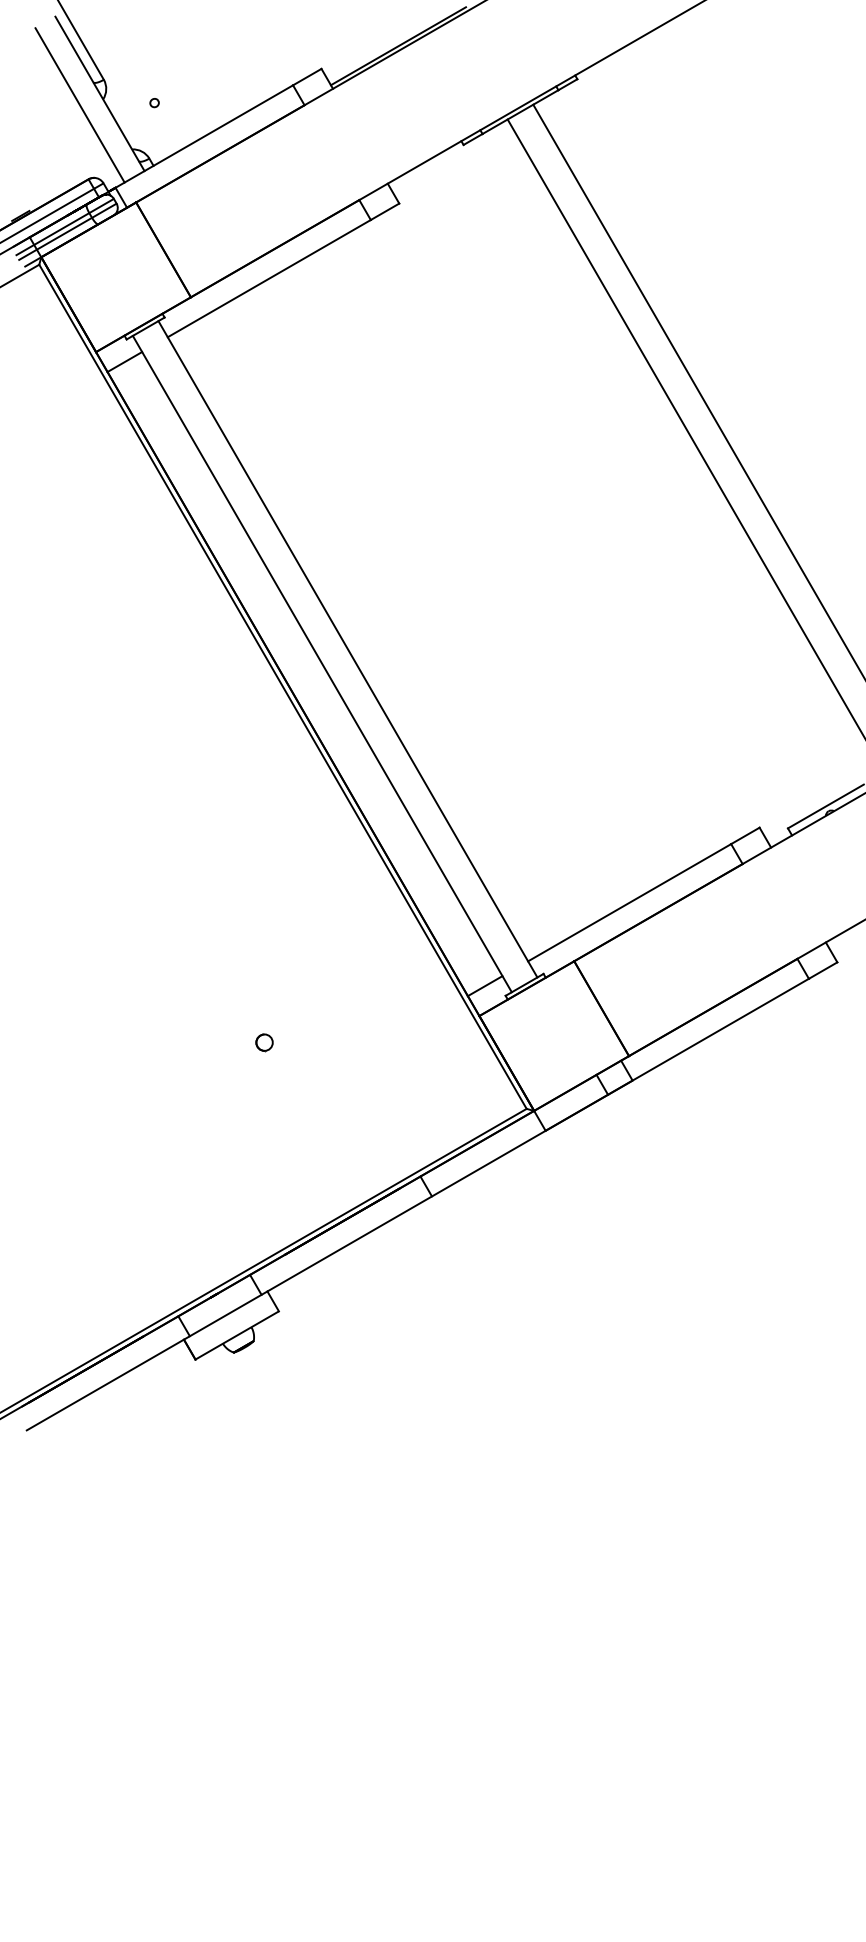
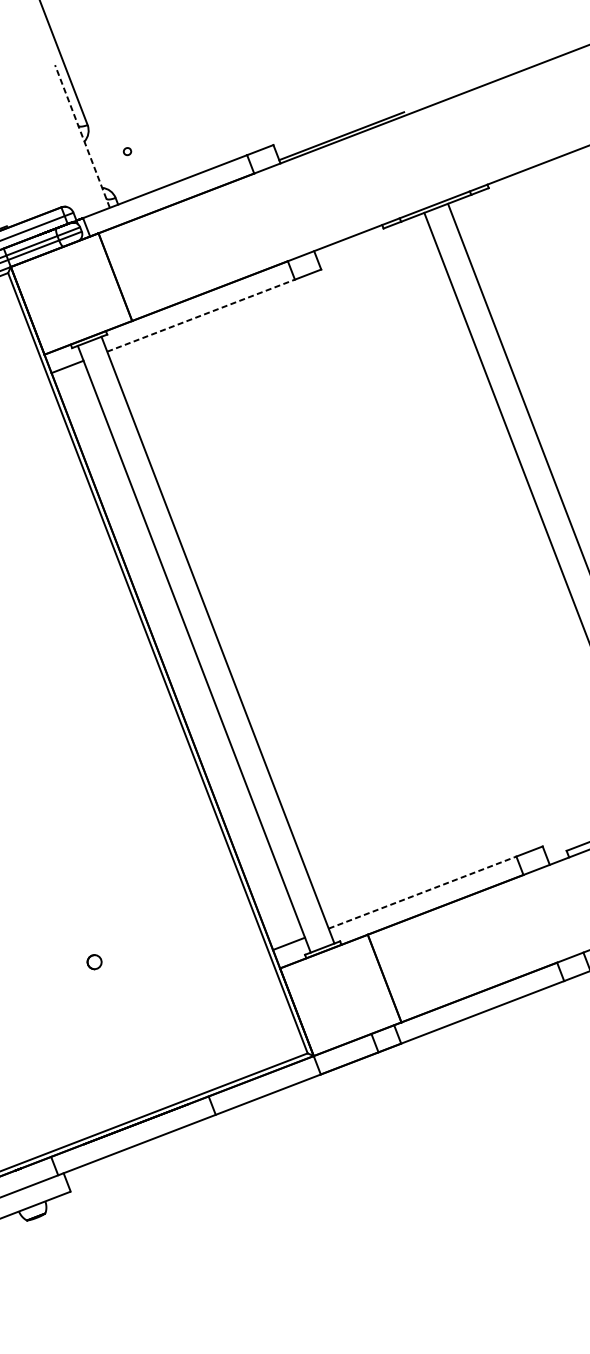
line: (99, 93) -> (82, 136), solid -> dashed
line: (79, 105) -> (63, 143), removed
line: (269, 278) -> (201, 315), solid -> dashed
line: (630, 902) -> (423, 892), solid -> dashed

